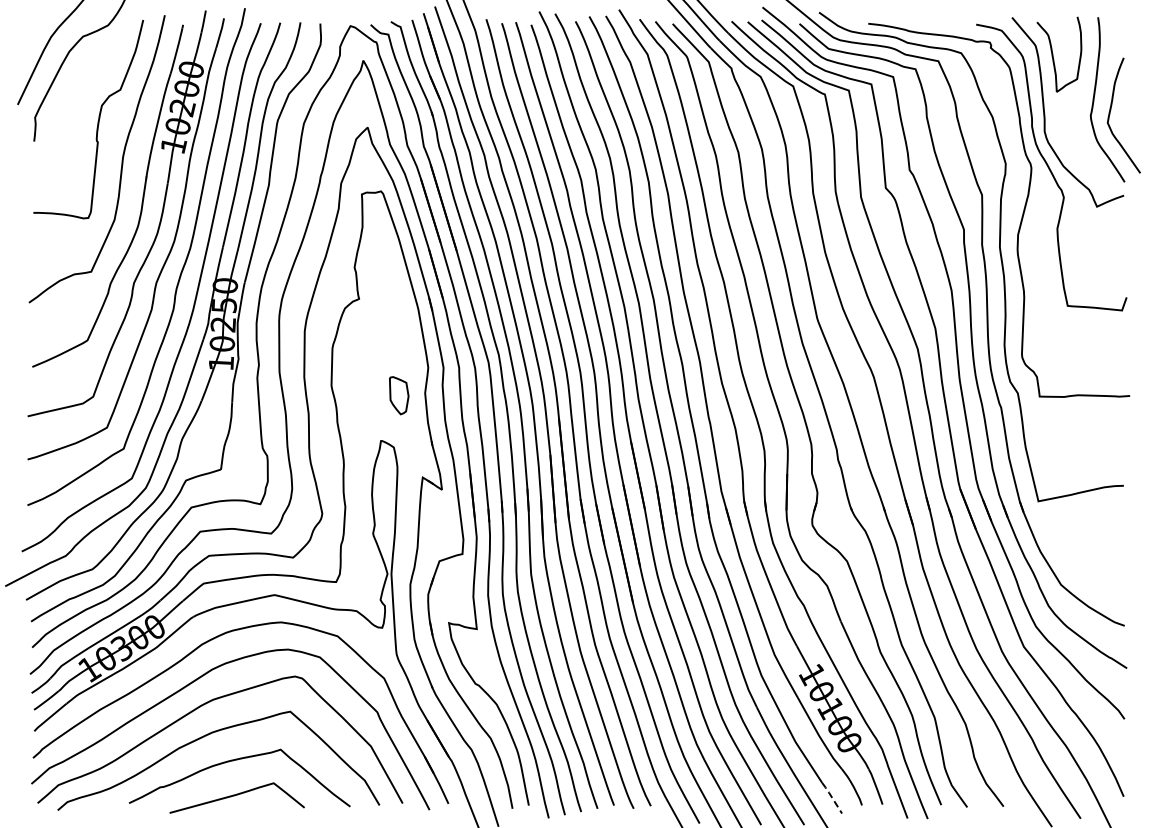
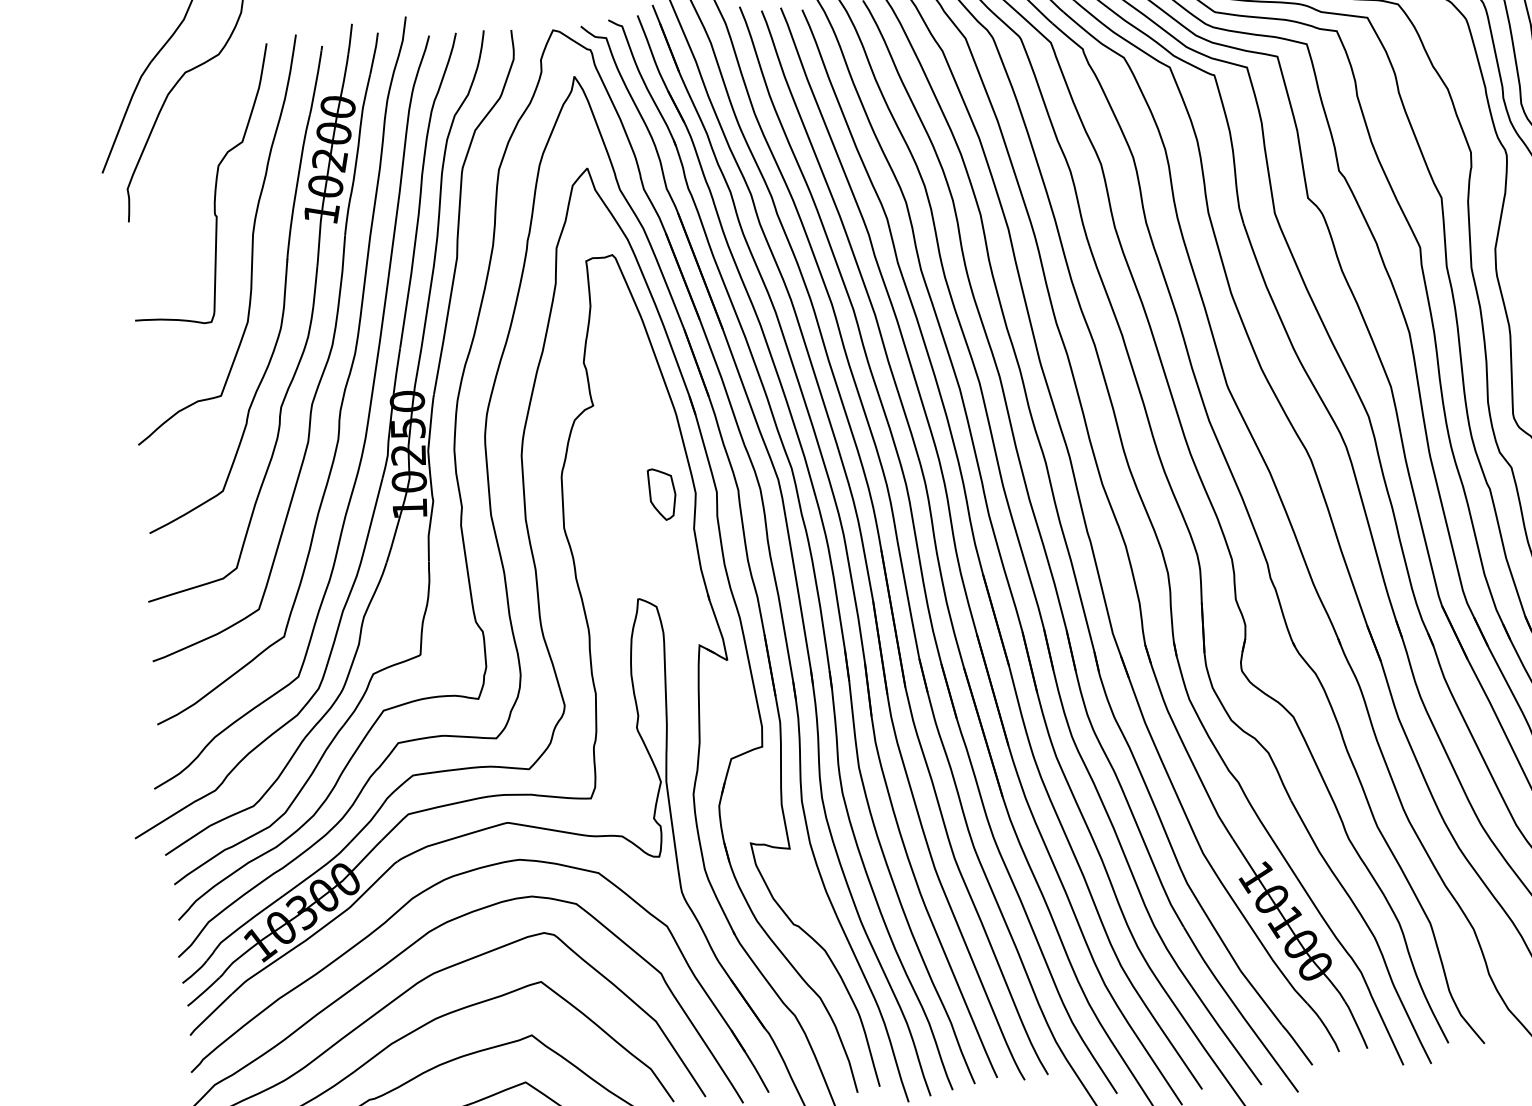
part: (399, 395) -> (662, 494), moved
line: (831, 796) -> (1296, 1042), dashed -> solid

